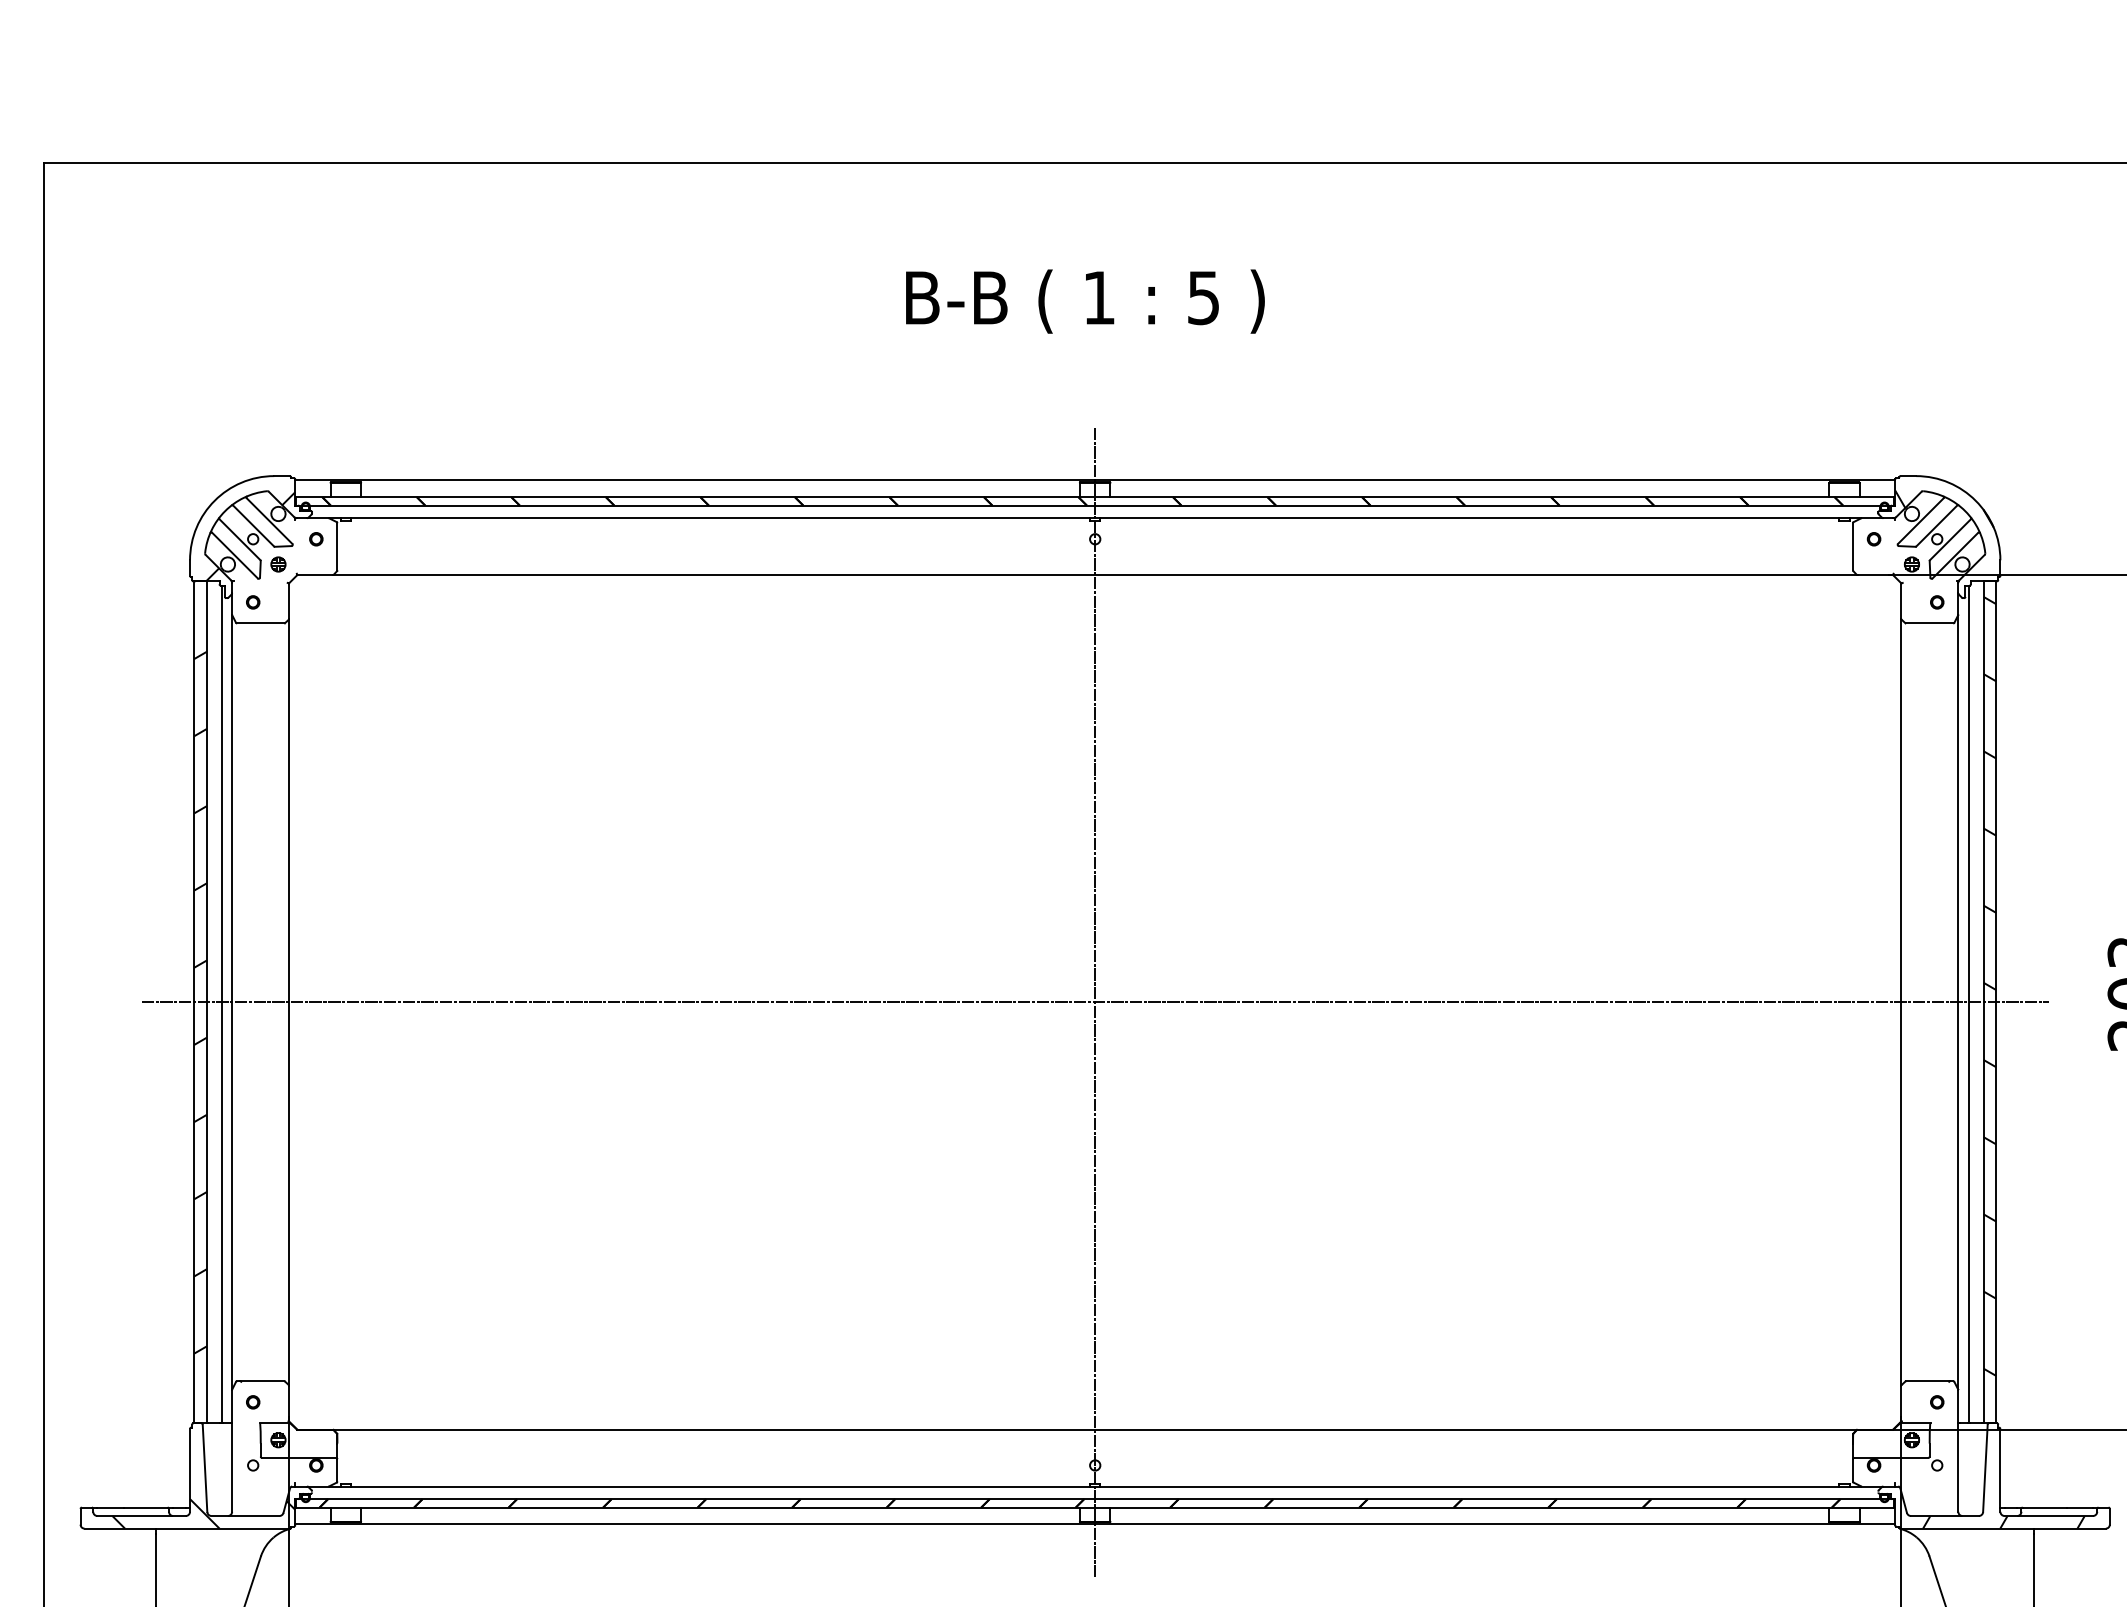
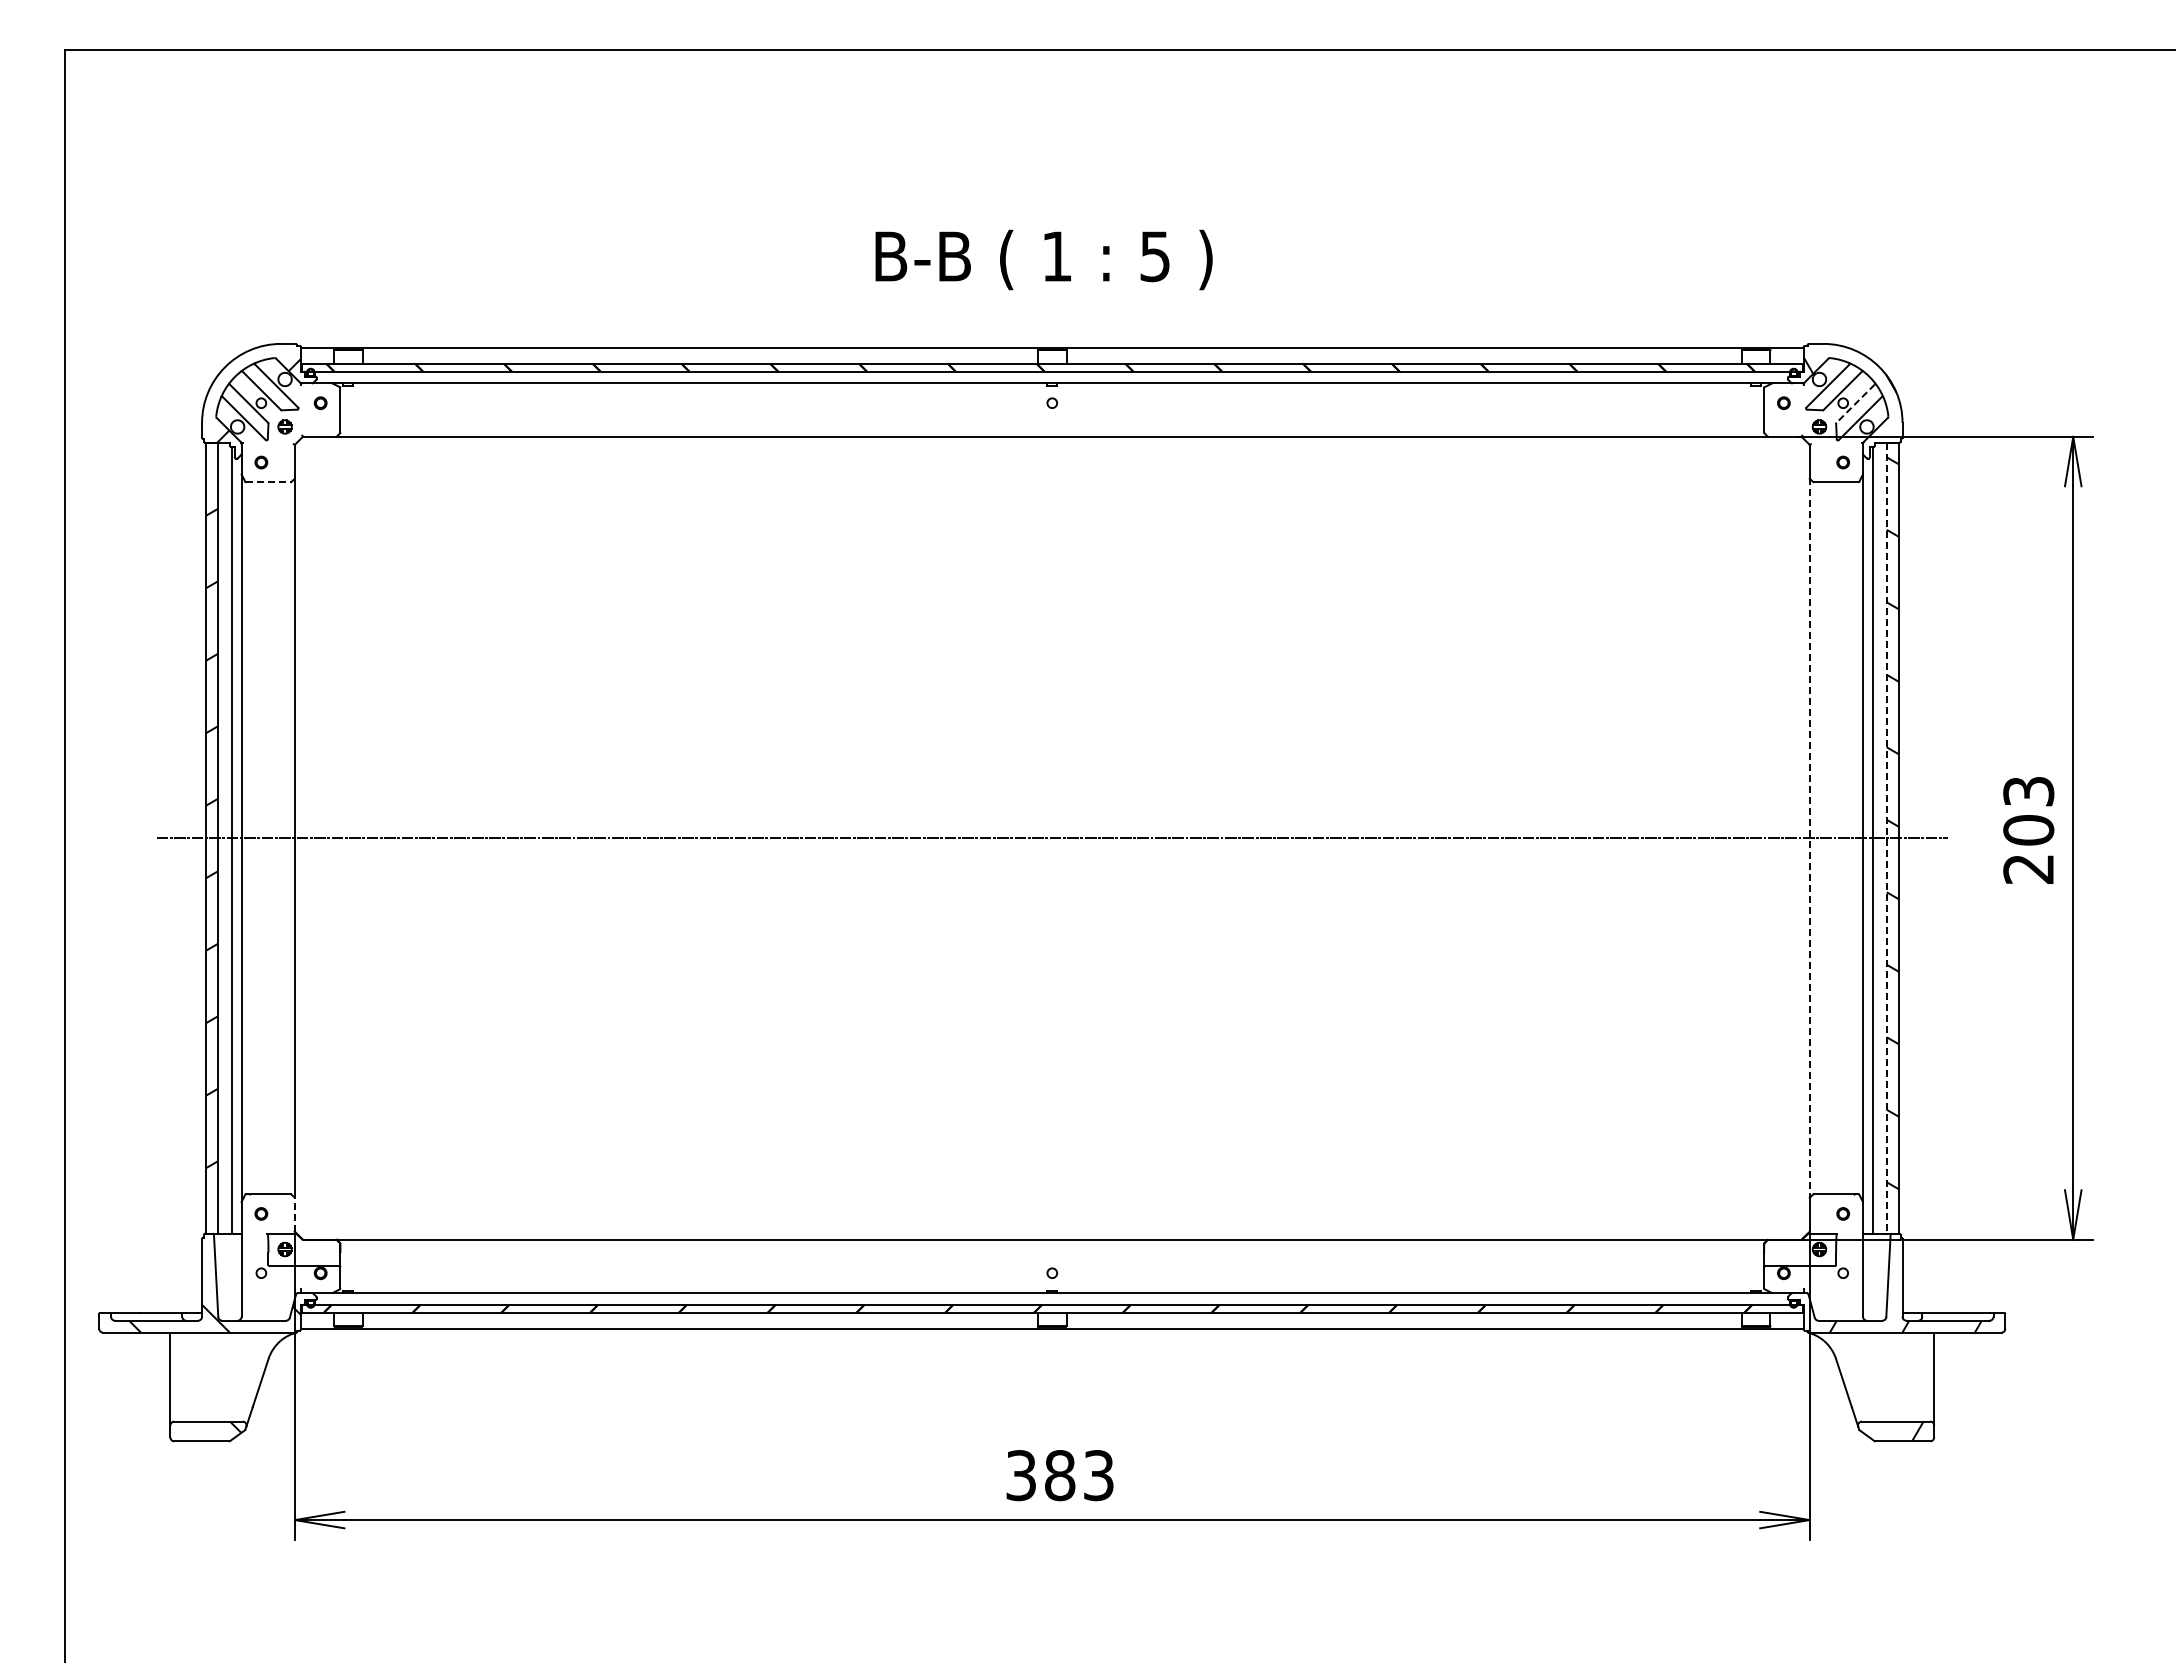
text: (1084, 301) -> (1043, 259), moved
line: (1950, 540) -> (1855, 404), solid -> dashed
line: (260, 623) -> (268, 482), solid -> dashed
line: (1095, 1002) -> (1052, 838), removed
line: (1901, 1002) -> (1809, 838), solid -> dashed
line: (1983, 1002) -> (1886, 838), solid -> dashed
line: (288, 1403) -> (294, 1215), solid -> dashed

